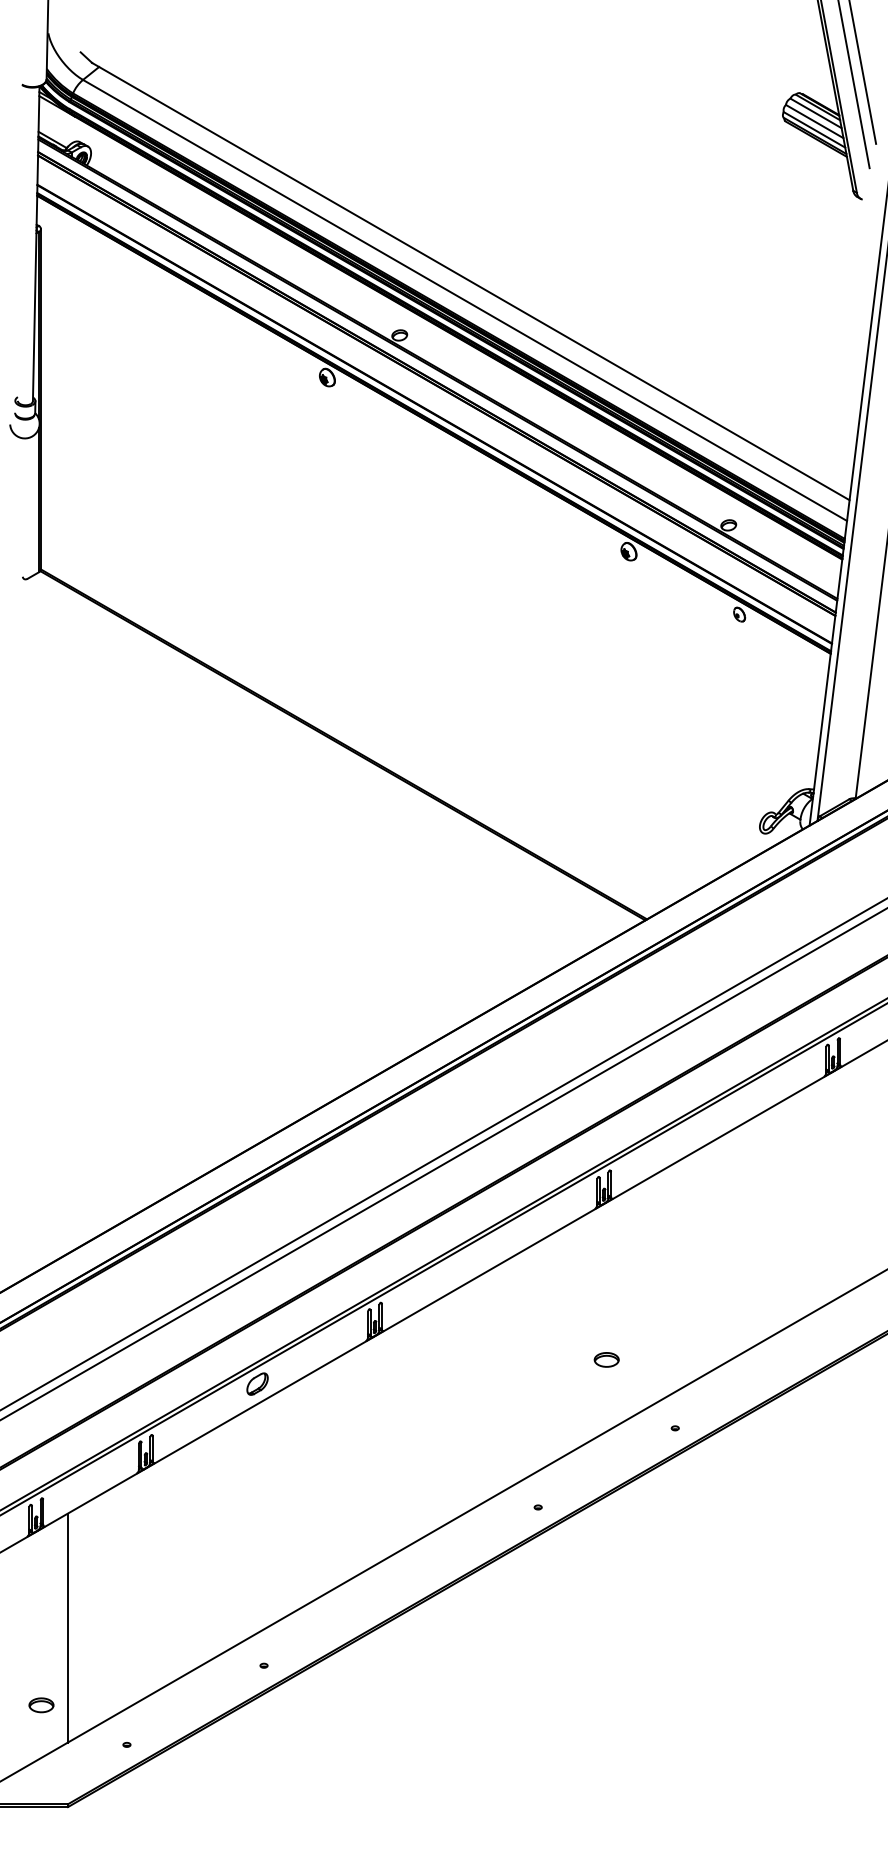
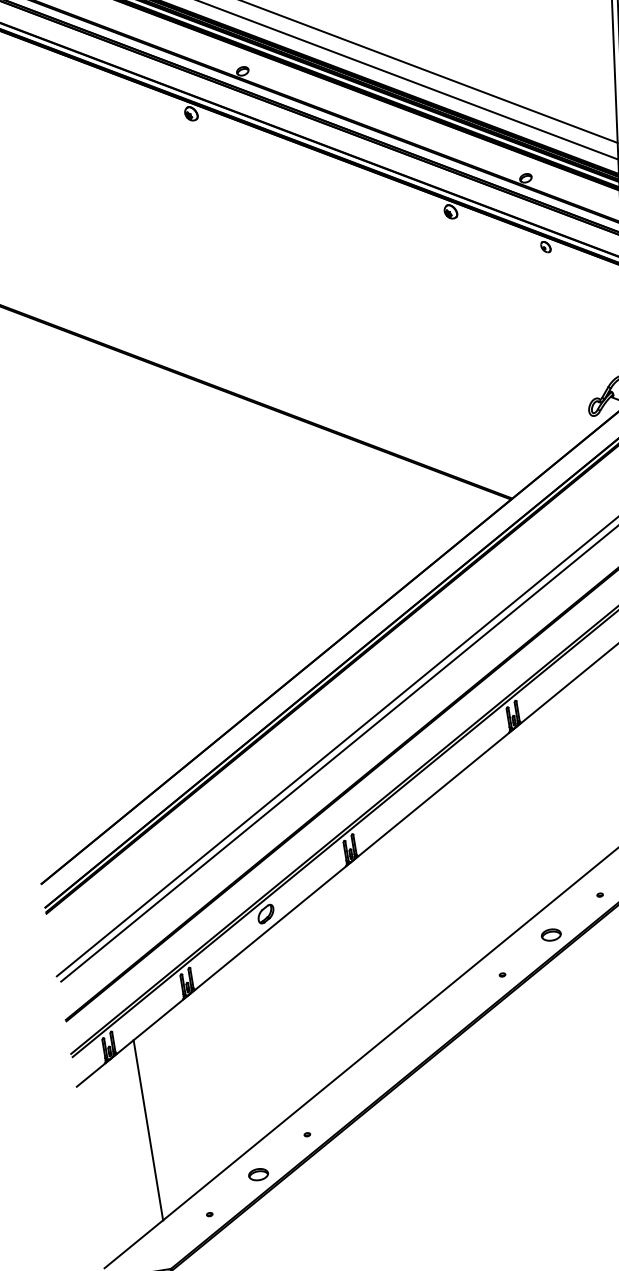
part: (606, 1359) -> (551, 934), moved
part: (41, 1705) -> (258, 1174), moved

